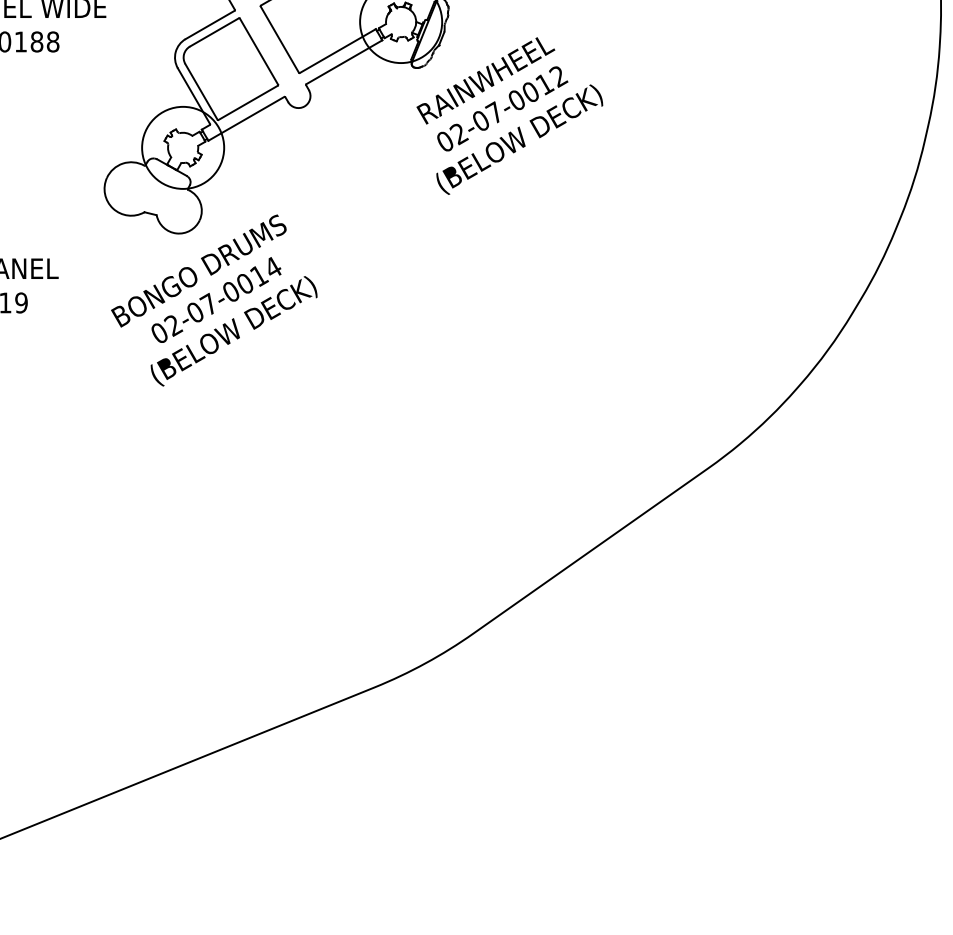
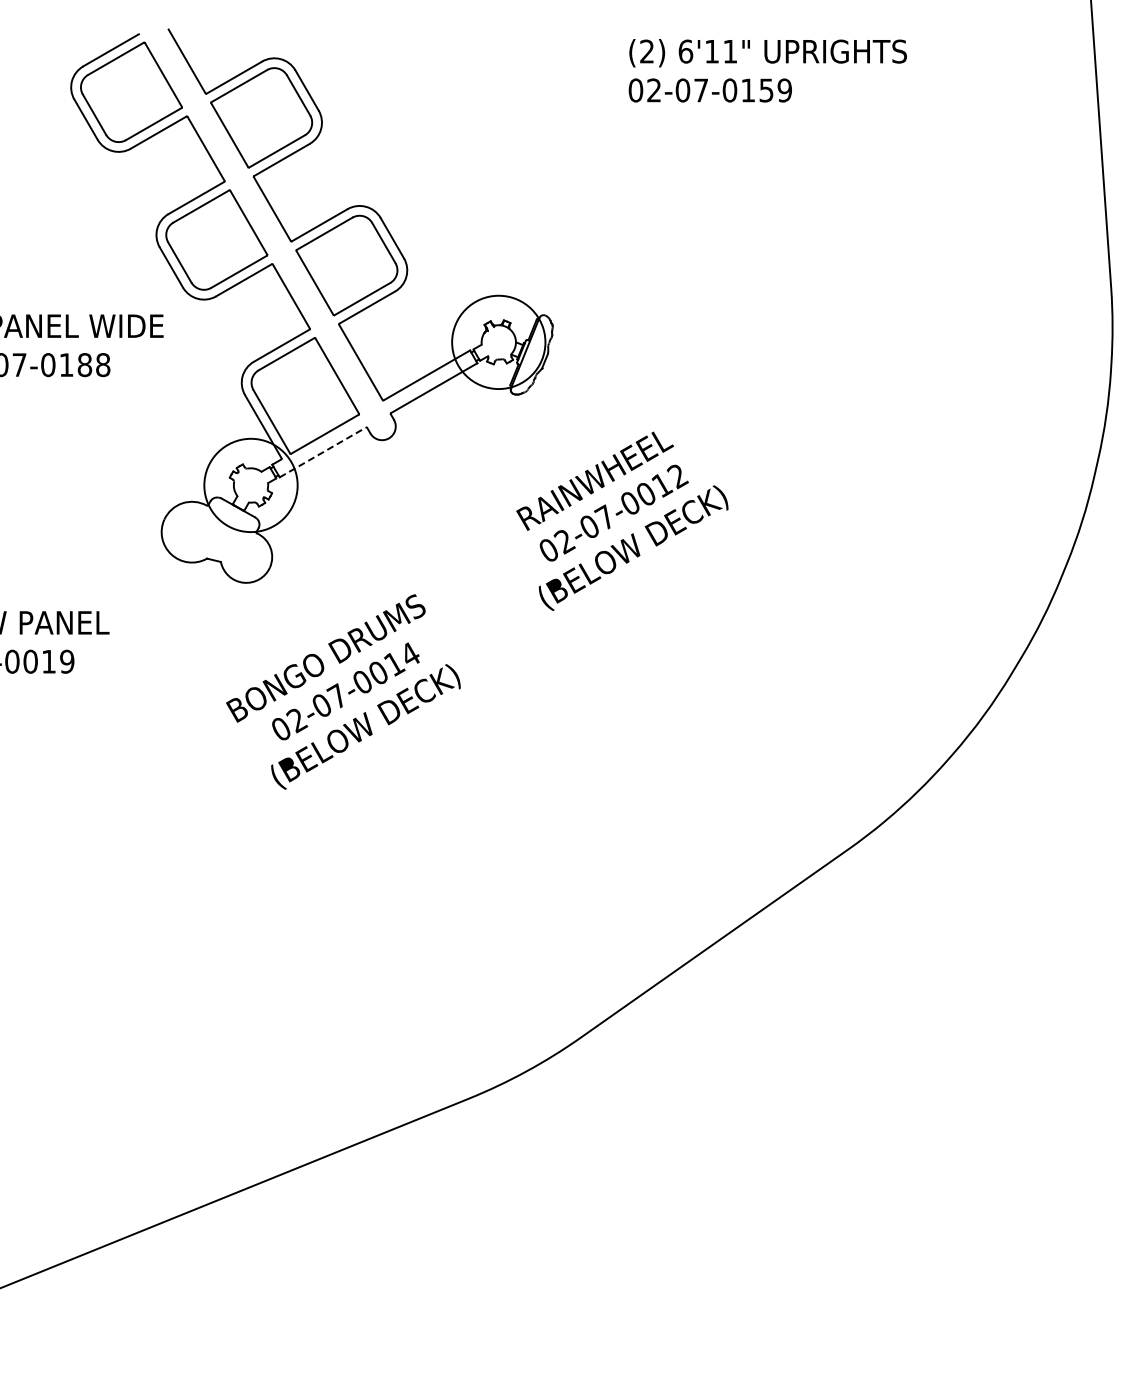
text: (509, 115) -> (622, 520), moved
line: (246, 118) -> (322, 452), solid -> dashed
text: (214, 300) -> (343, 691), moved

